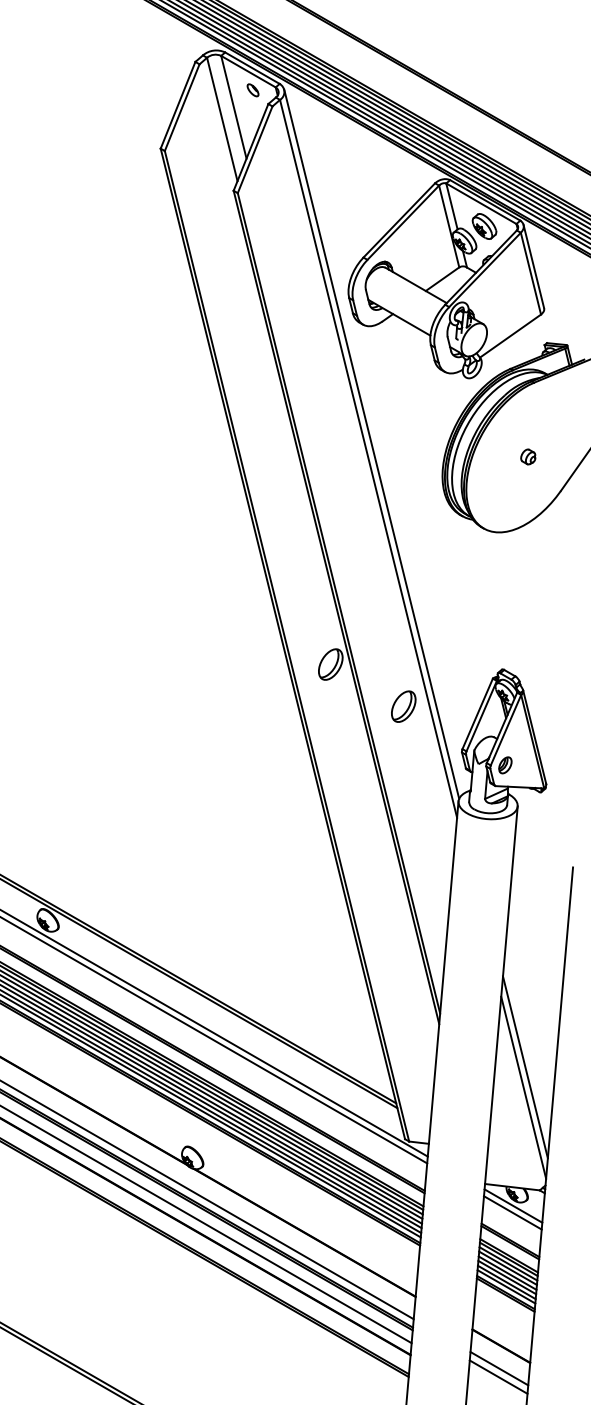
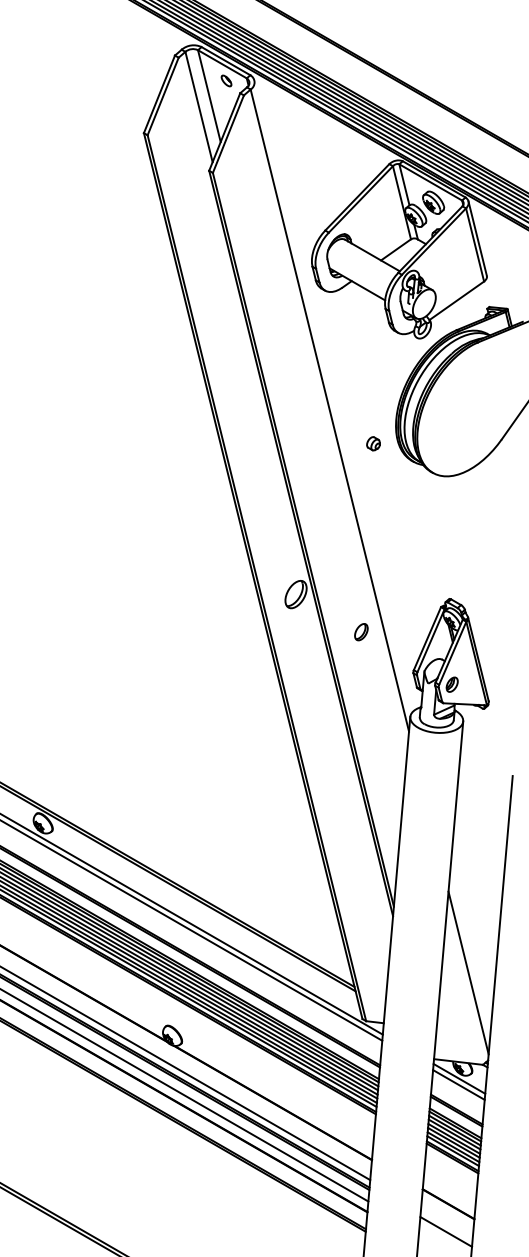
line: (371, 443) -> (332, 396), removed
part: (528, 456) -> (373, 443), moved
part: (403, 706) -> (361, 632), size x0.6
line: (525, 1067) -> (470, 954), removed
line: (499, 1368) -> (446, 1224), removed

